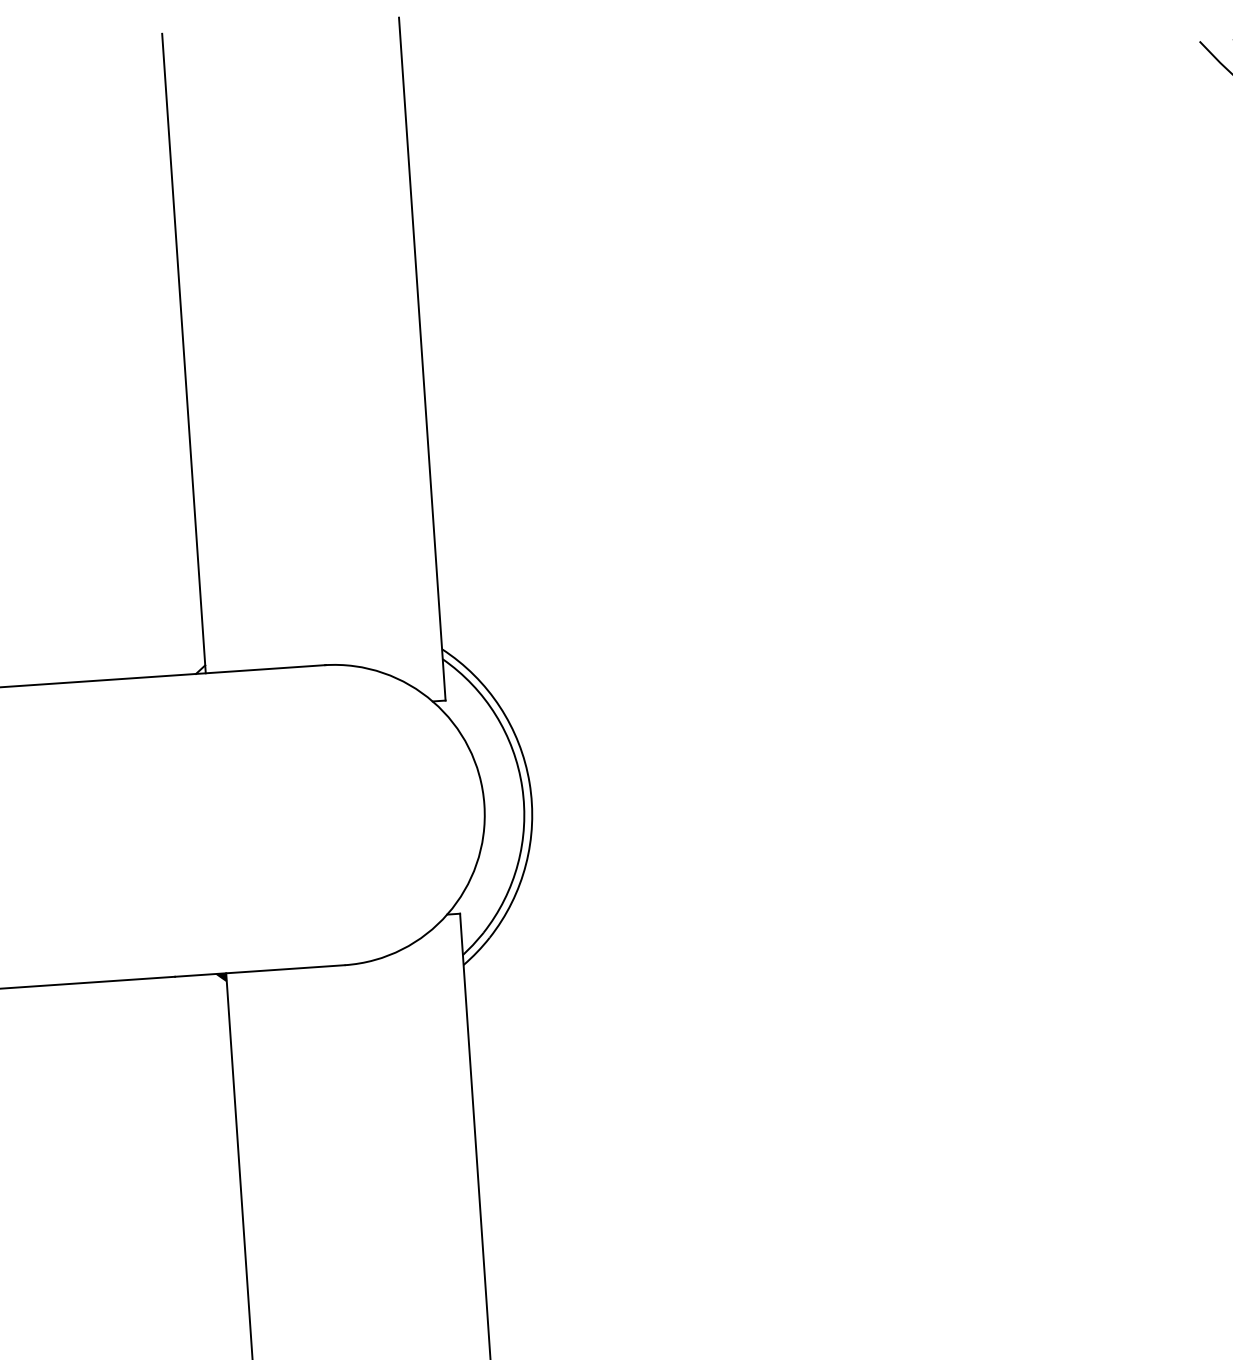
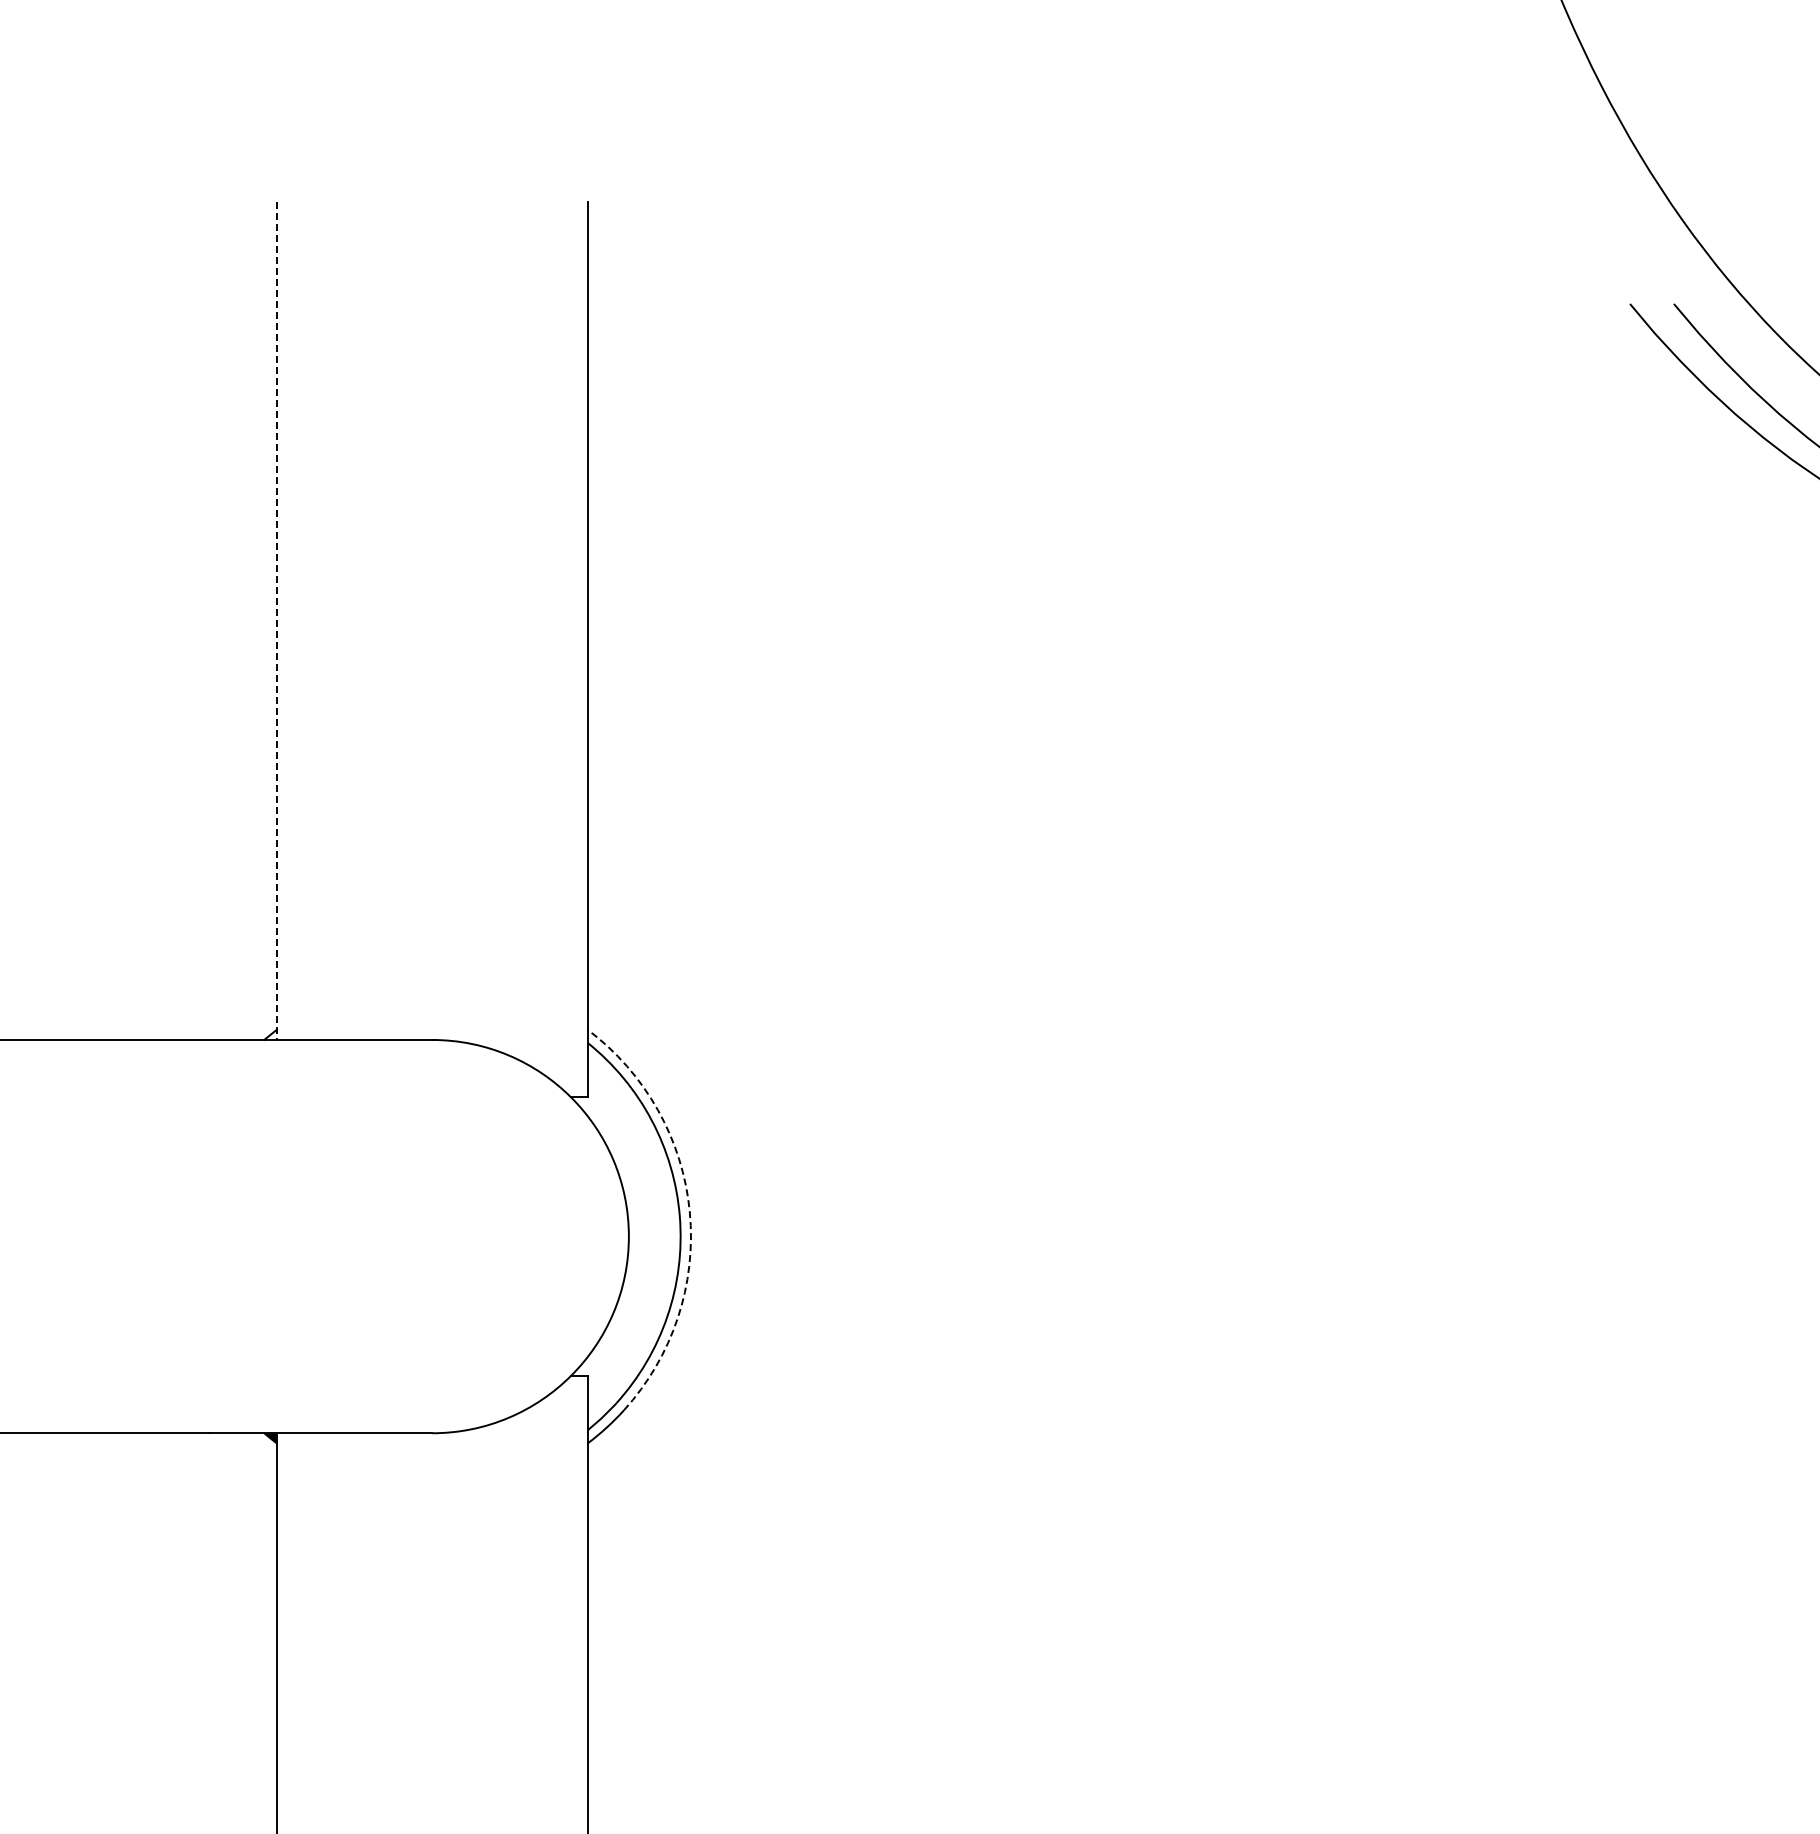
line: (184, 354) -> (277, 621), solid -> dashed
arc: (529, 782) -> (689, 1211), solid -> dashed

